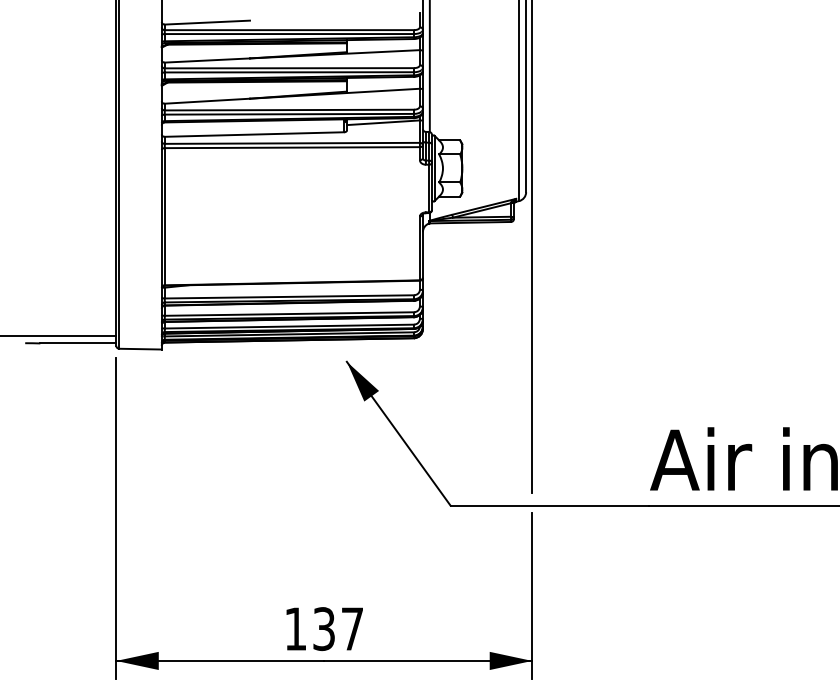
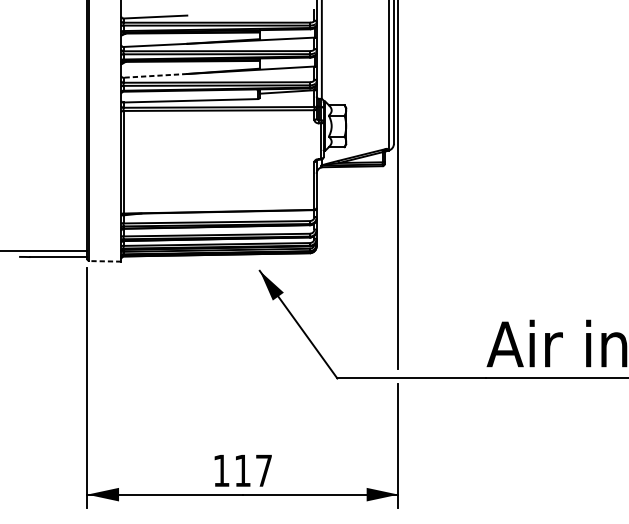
line: (207, 101) -> (155, 76), solid -> dashed
line: (140, 349) -> (105, 261), solid -> dashed
text: (323, 629) -> (242, 471), 137 -> 117

